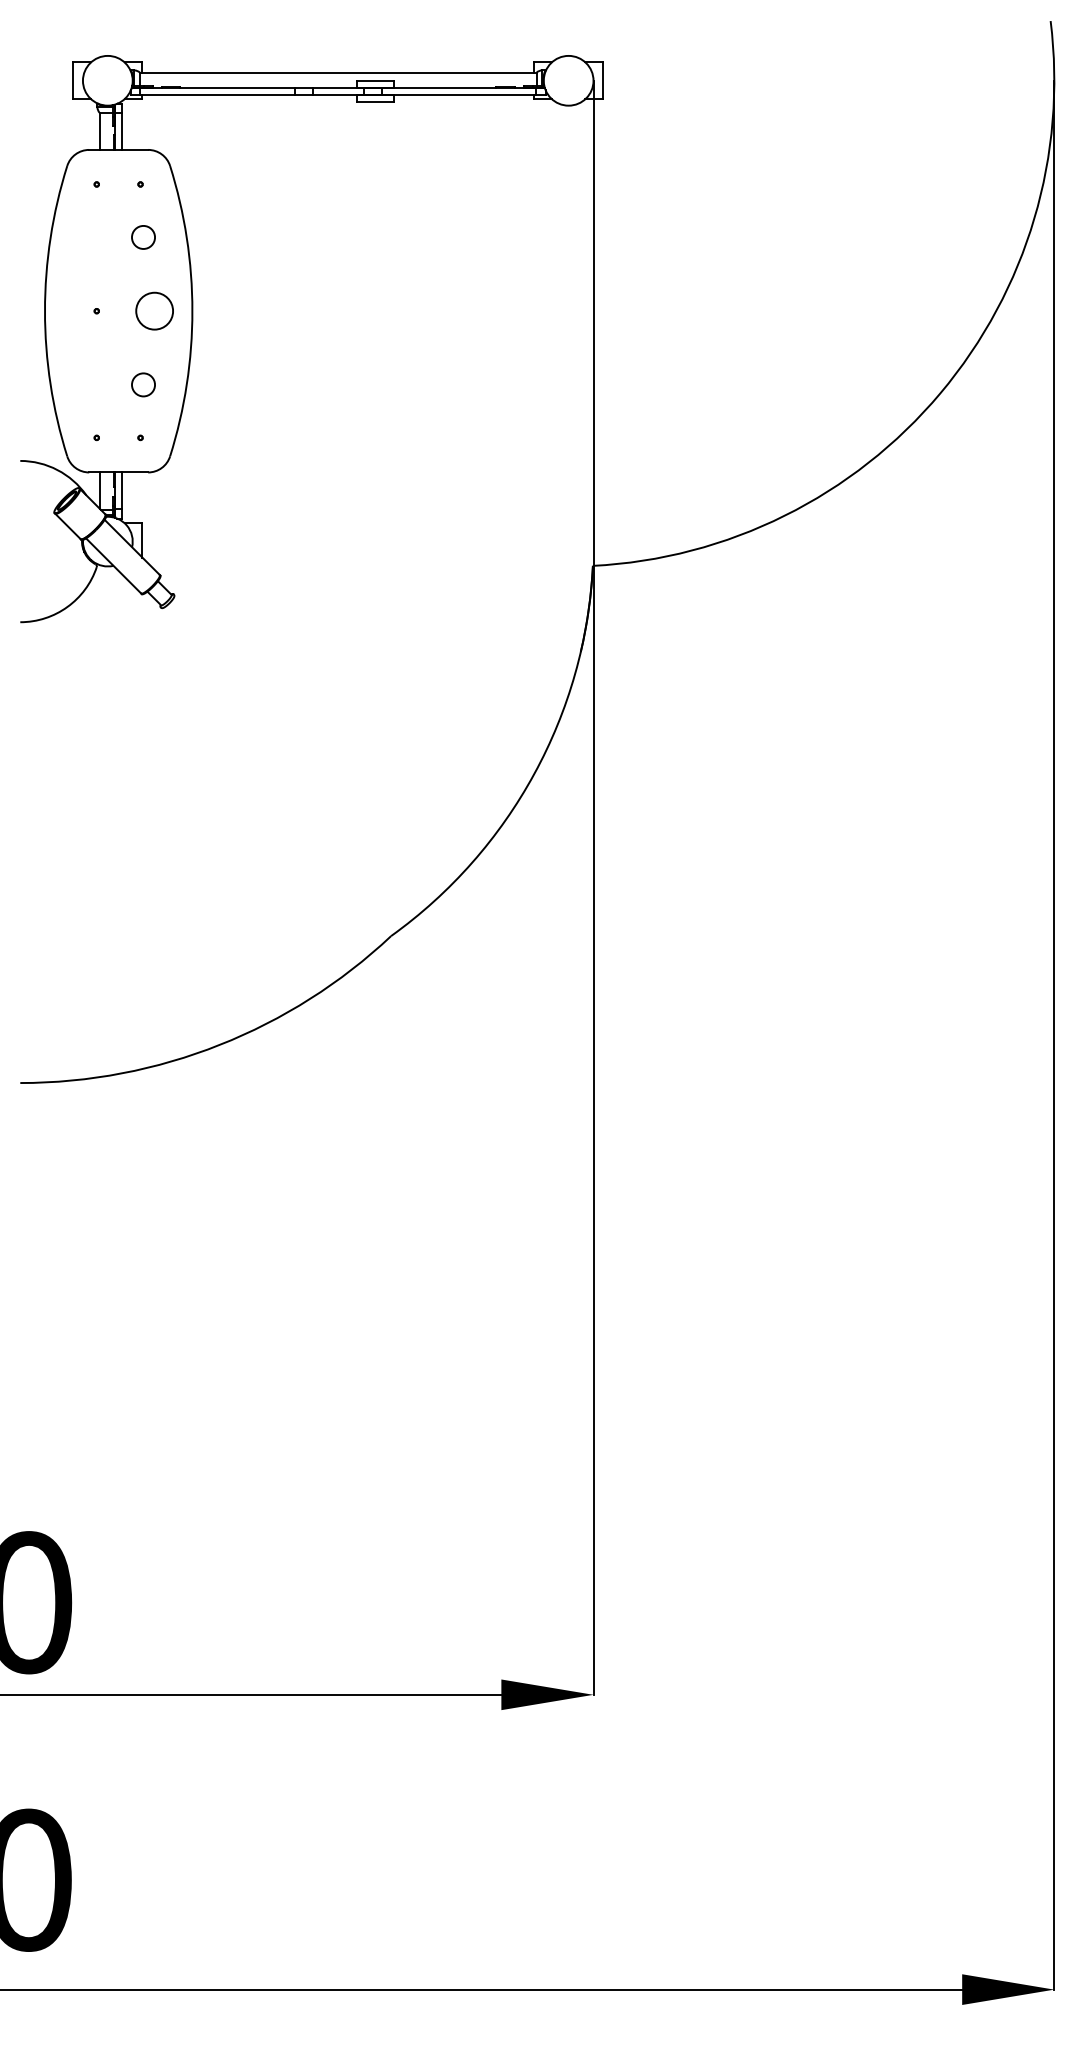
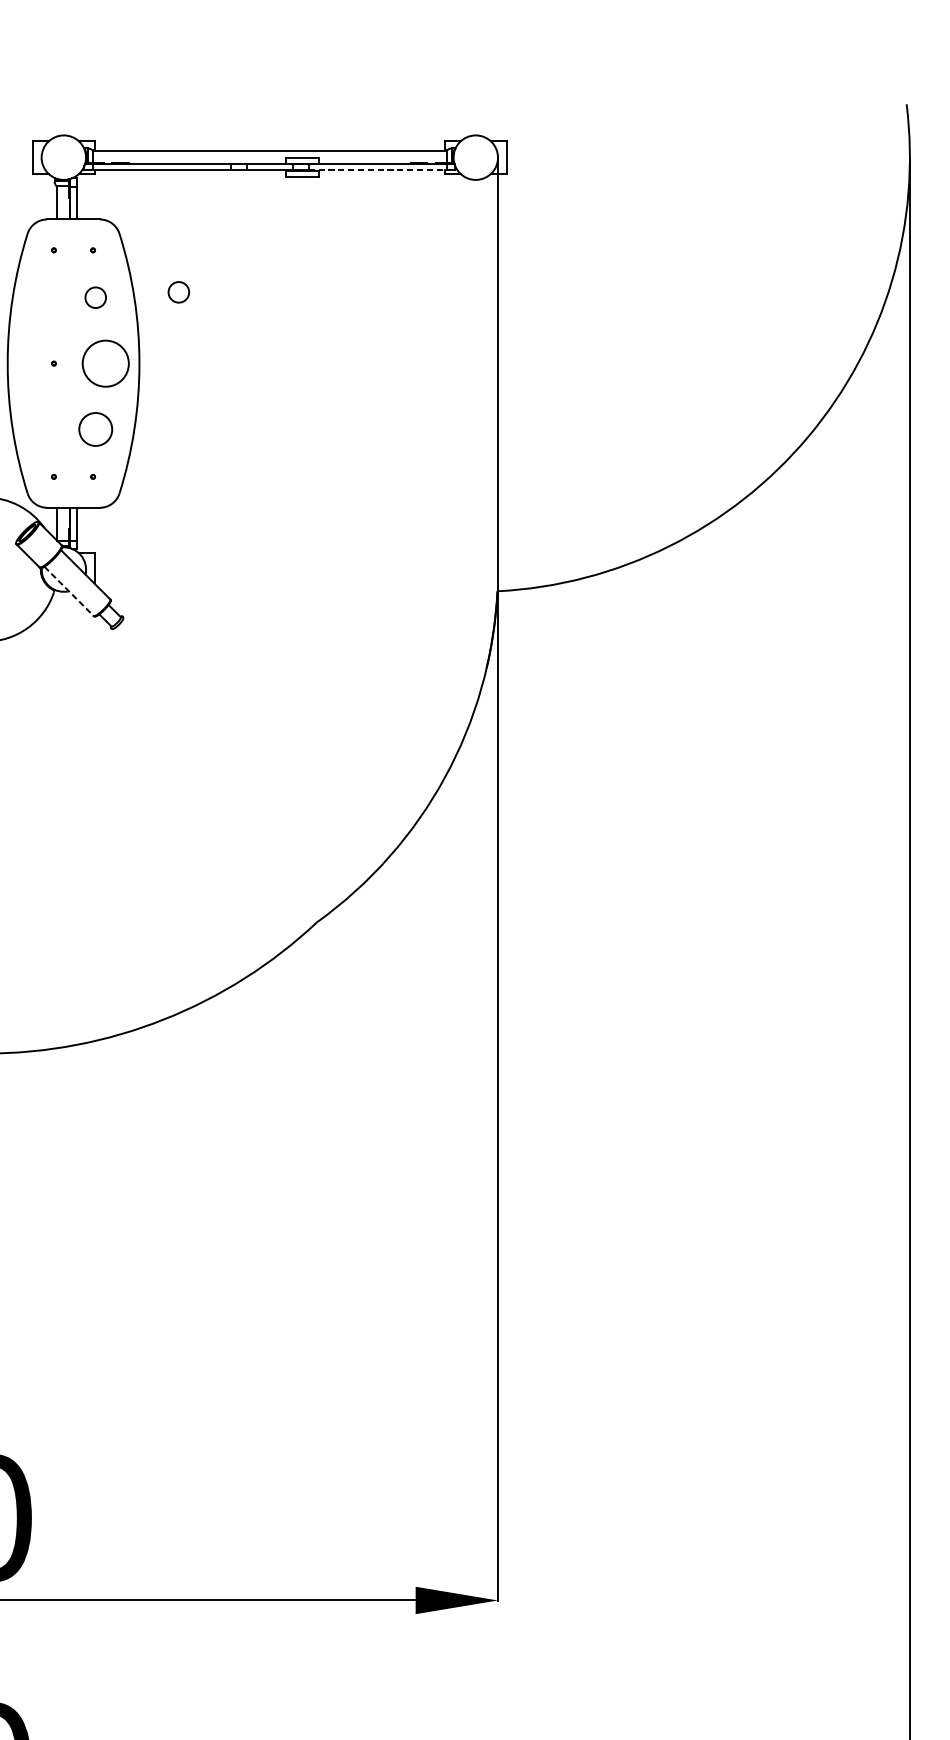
line: (459, 95) -> (378, 170), solid -> dashed
circle: (236, 231) -> (178, 292), added
circle: (154, 310) -> (105, 363), size x1.4
circle: (143, 384) -> (95, 429), size x1.6
line: (113, 565) -> (68, 590), solid -> dashed

